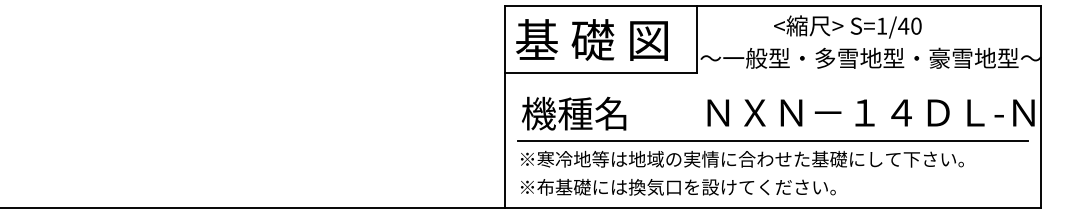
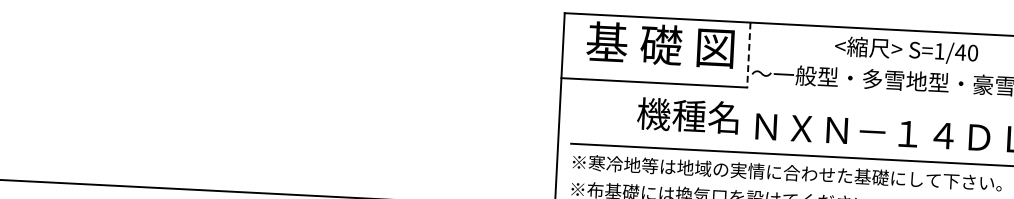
text: (847, 26) -> (906, 50), moved
text: (591, 39) -> (659, 44), moved
line: (696, 39) -> (748, 54), solid -> dashed
text: (574, 113) -> (688, 115), moved

